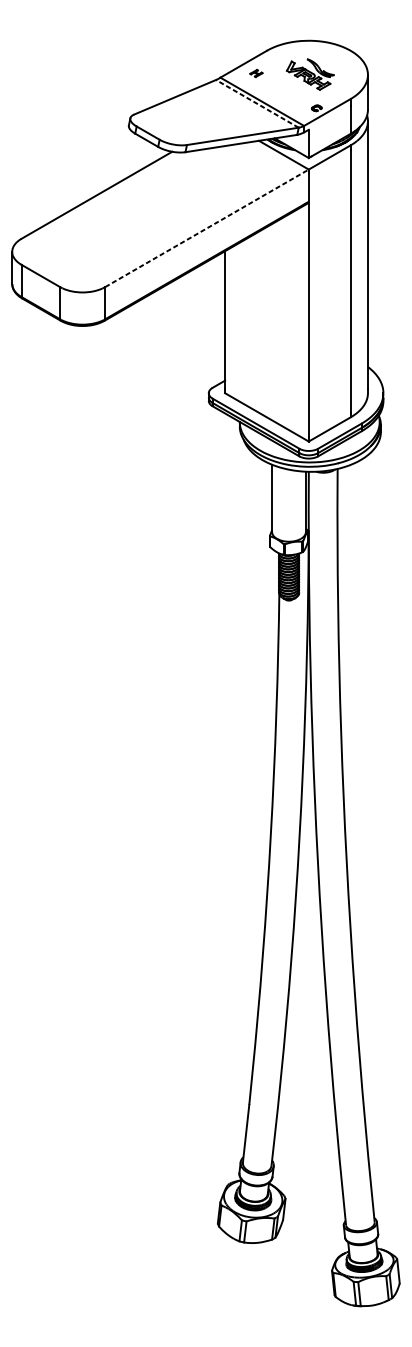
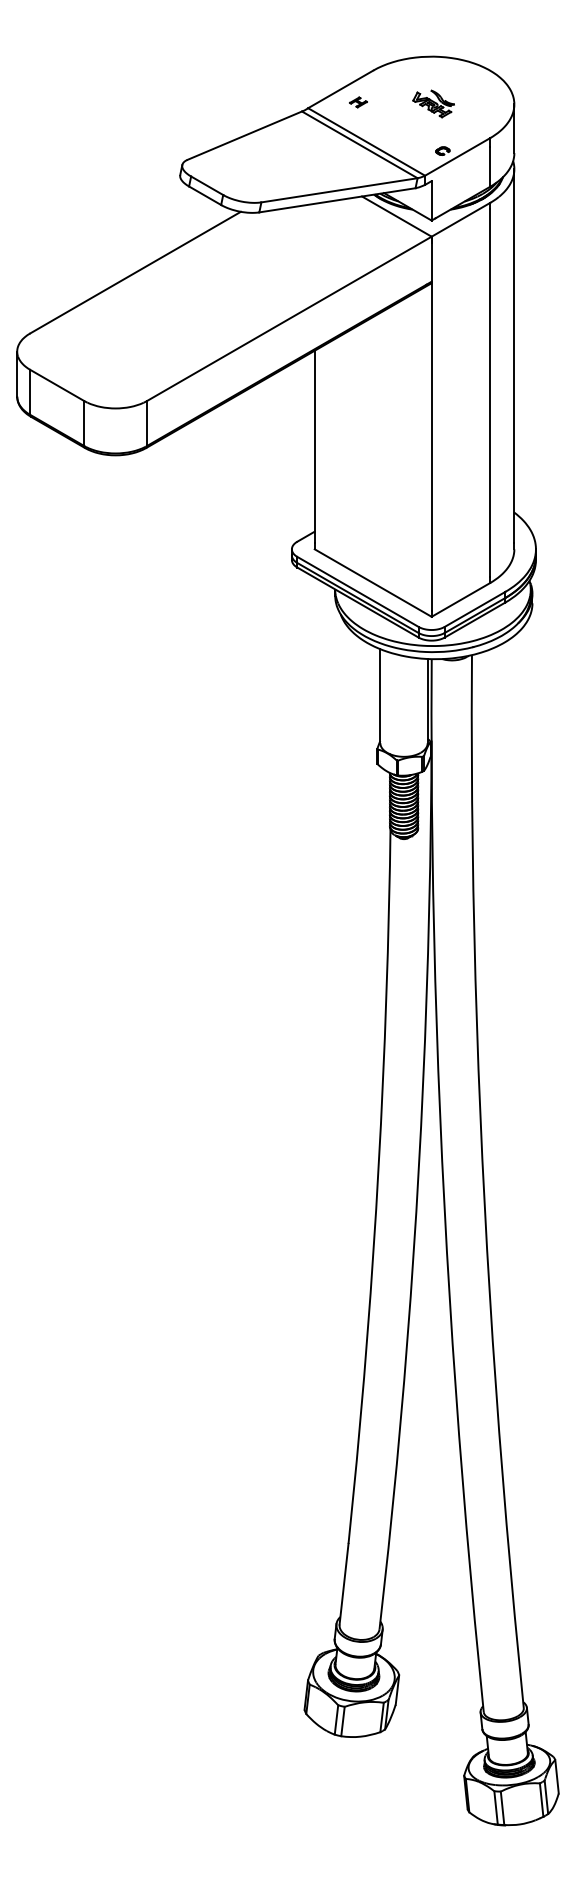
part: (310, 74) -> (433, 103), size x0.62
line: (257, 103) -> (359, 144), dashed -> solid
line: (207, 228) -> (289, 318), dashed -> solid

